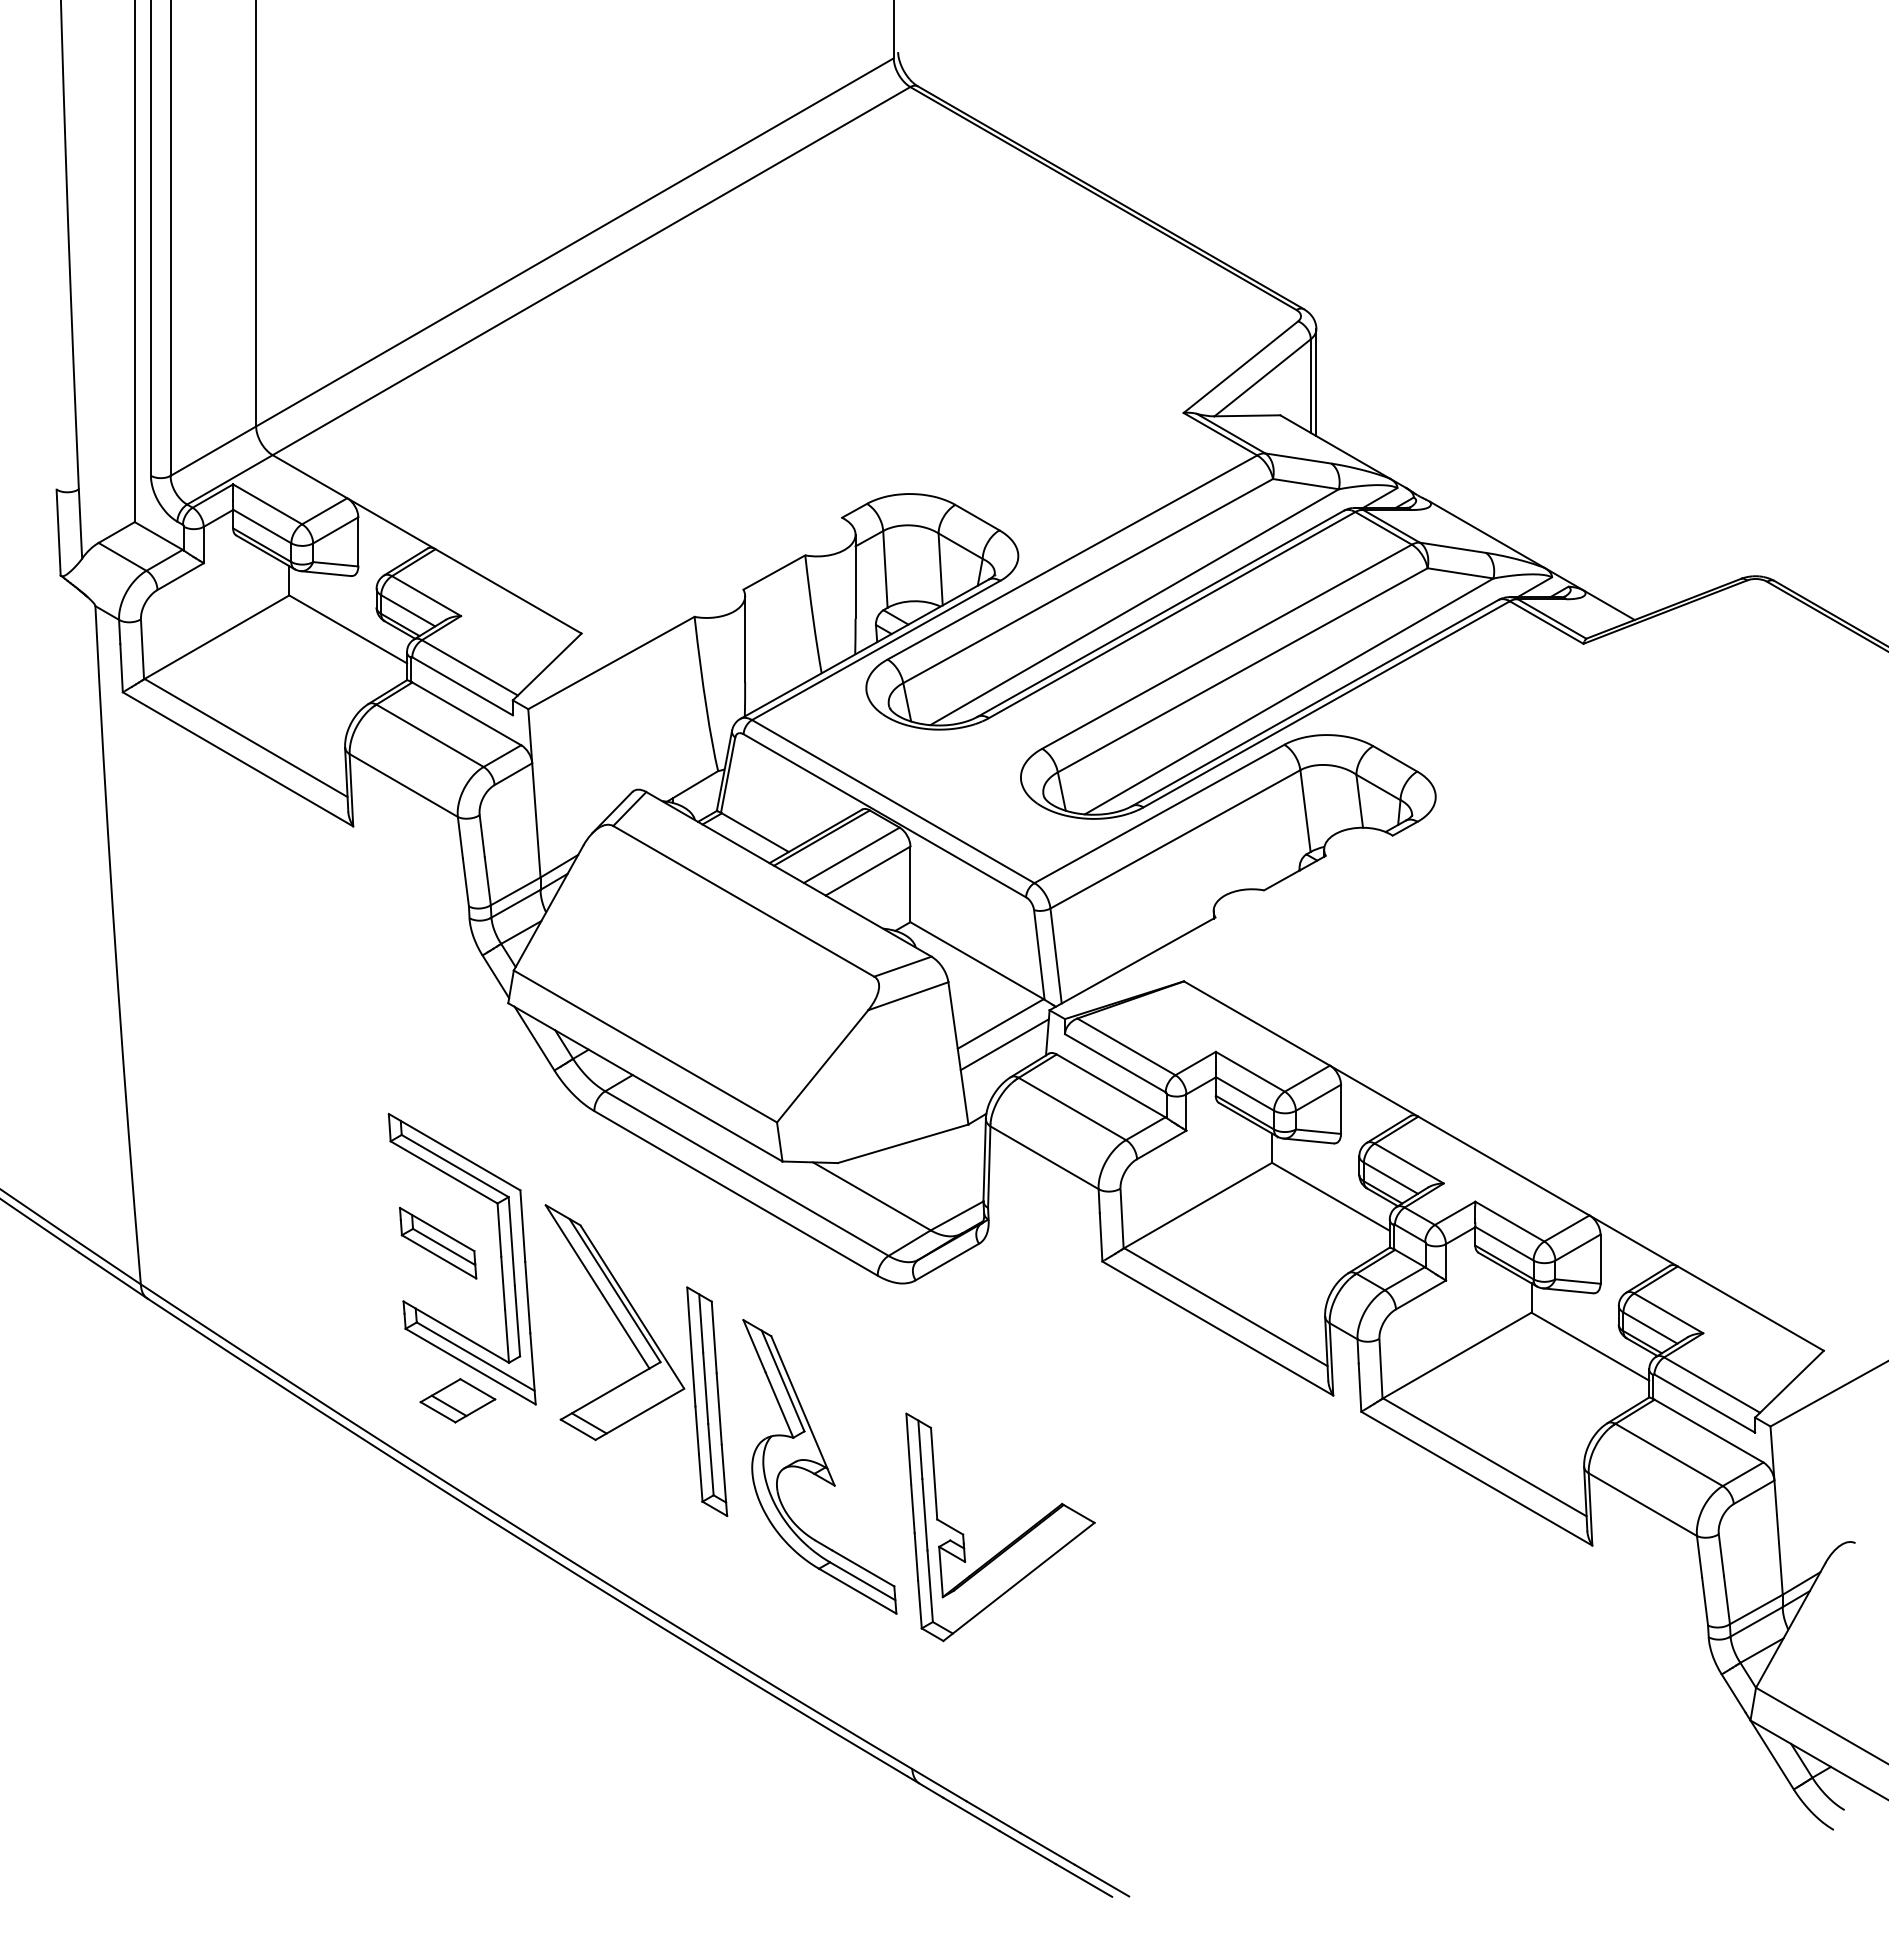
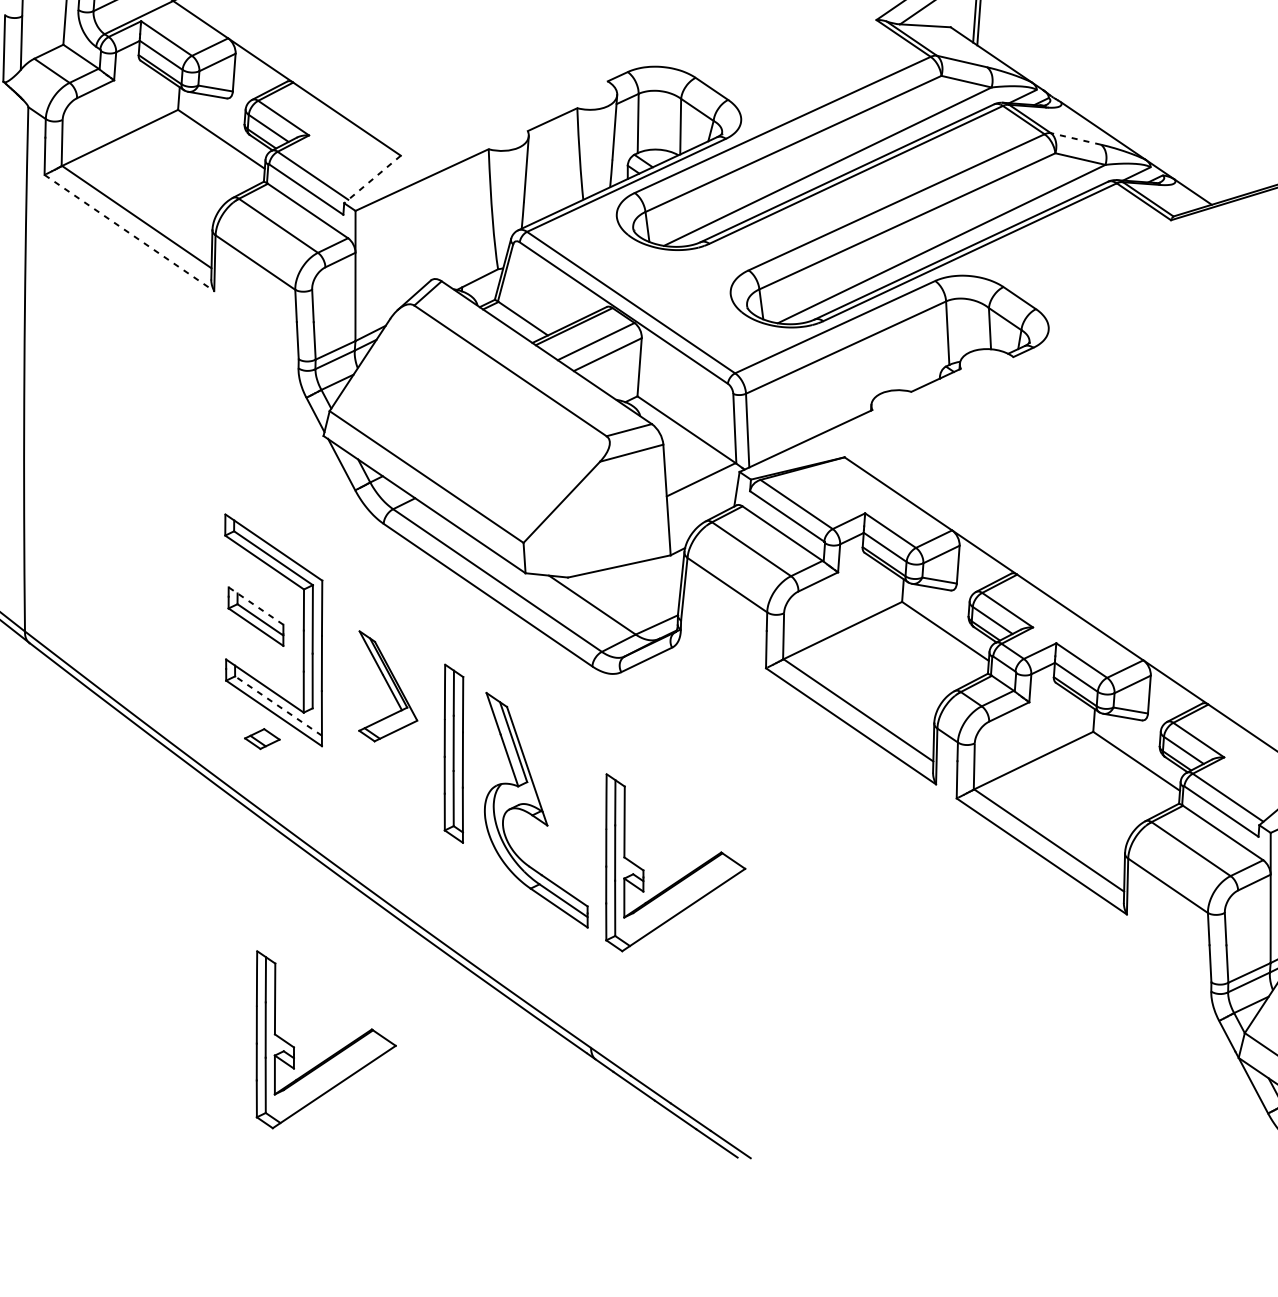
line: (1452, 547) -> (1075, 138), solid -> dashed
line: (547, 666) -> (372, 179), solid -> dashed
line: (238, 759) -> (129, 233), solid -> dashed
line: (1004, 1044) -> (702, 495), removed
line: (437, 1229) -> (256, 606), solid -> dashed
part: (614, 1322) -> (387, 687), size x0.6
line: (475, 1356) -> (278, 705), solid -> dashed
part: (457, 1400) -> (262, 738), size x0.6
part: (574, 1805) -> (329, 1056), added

